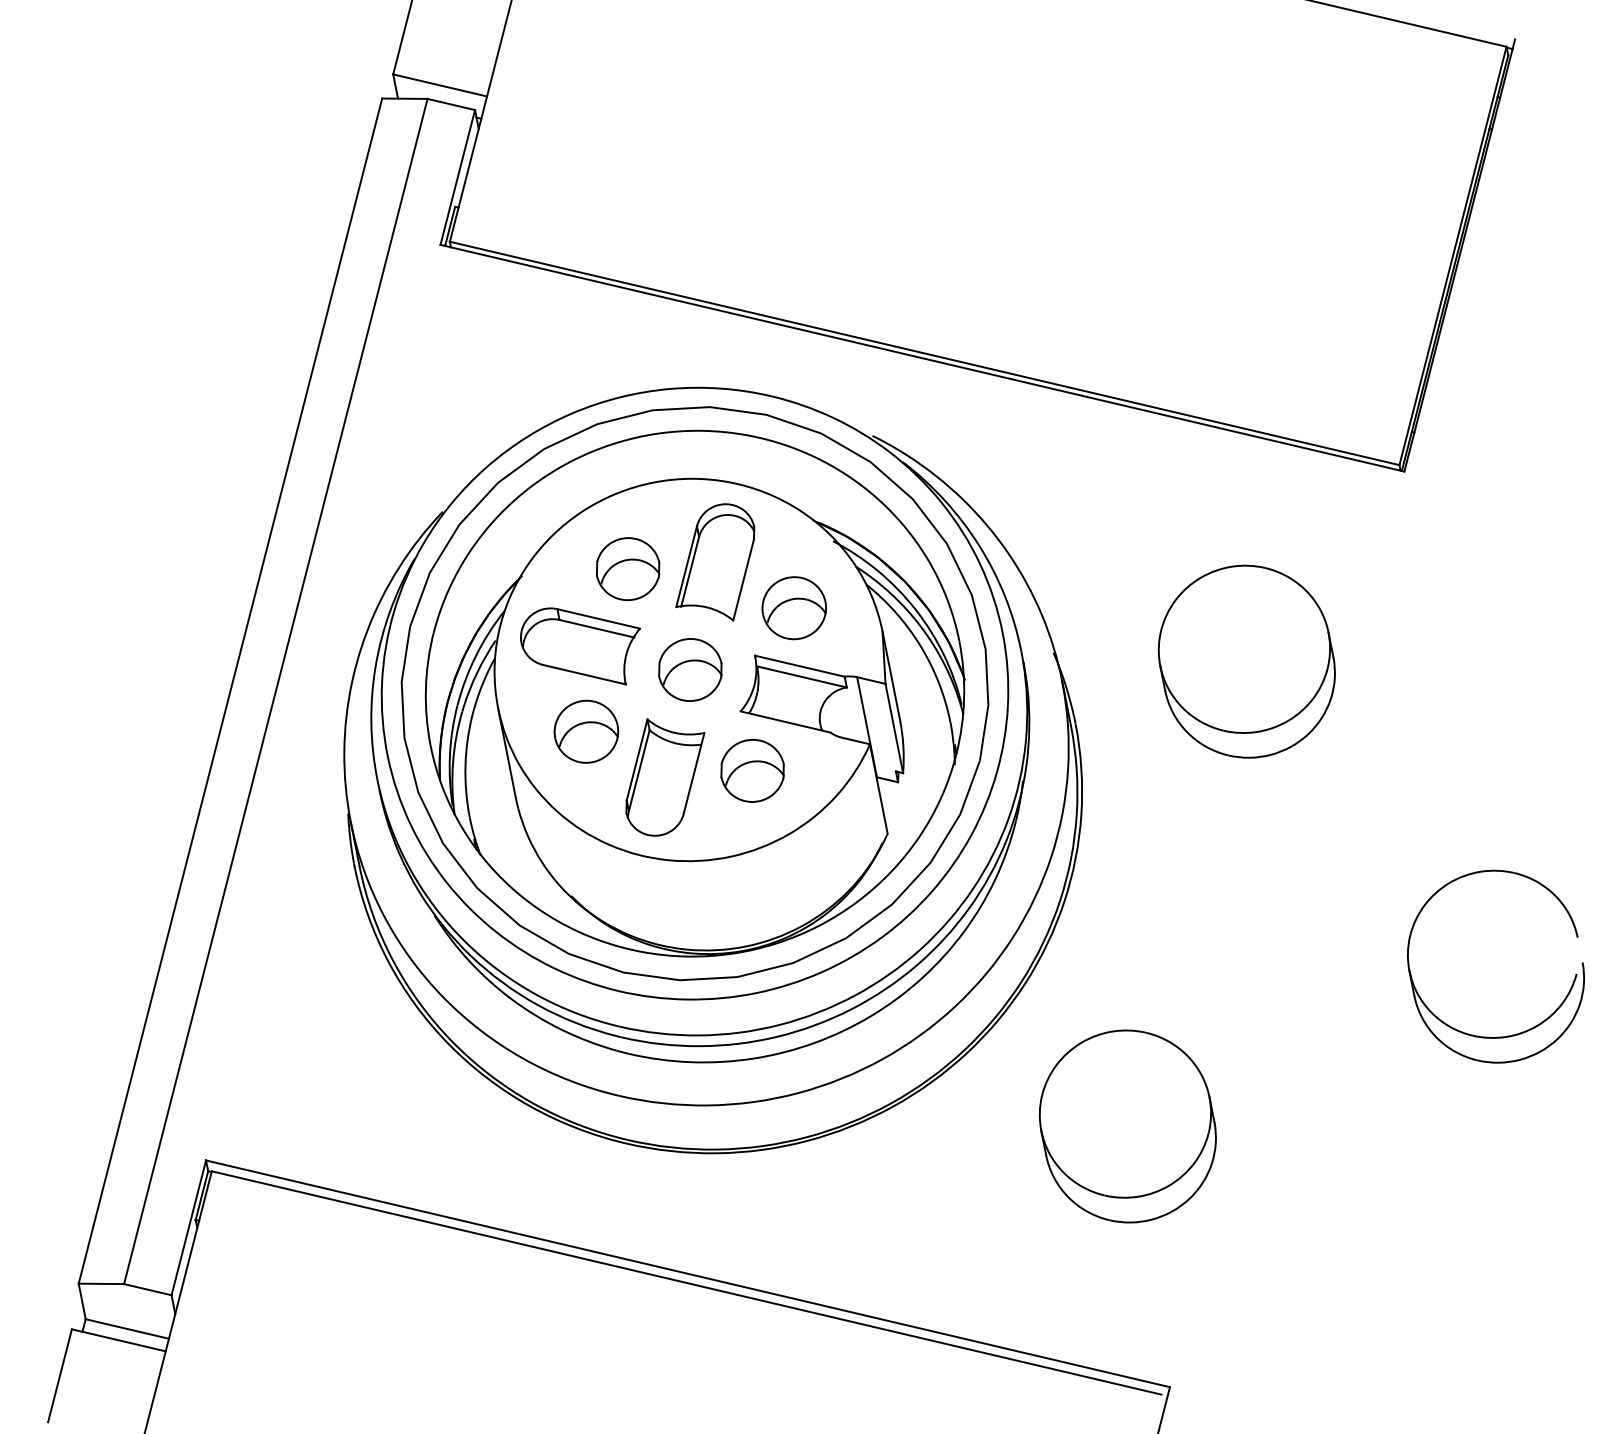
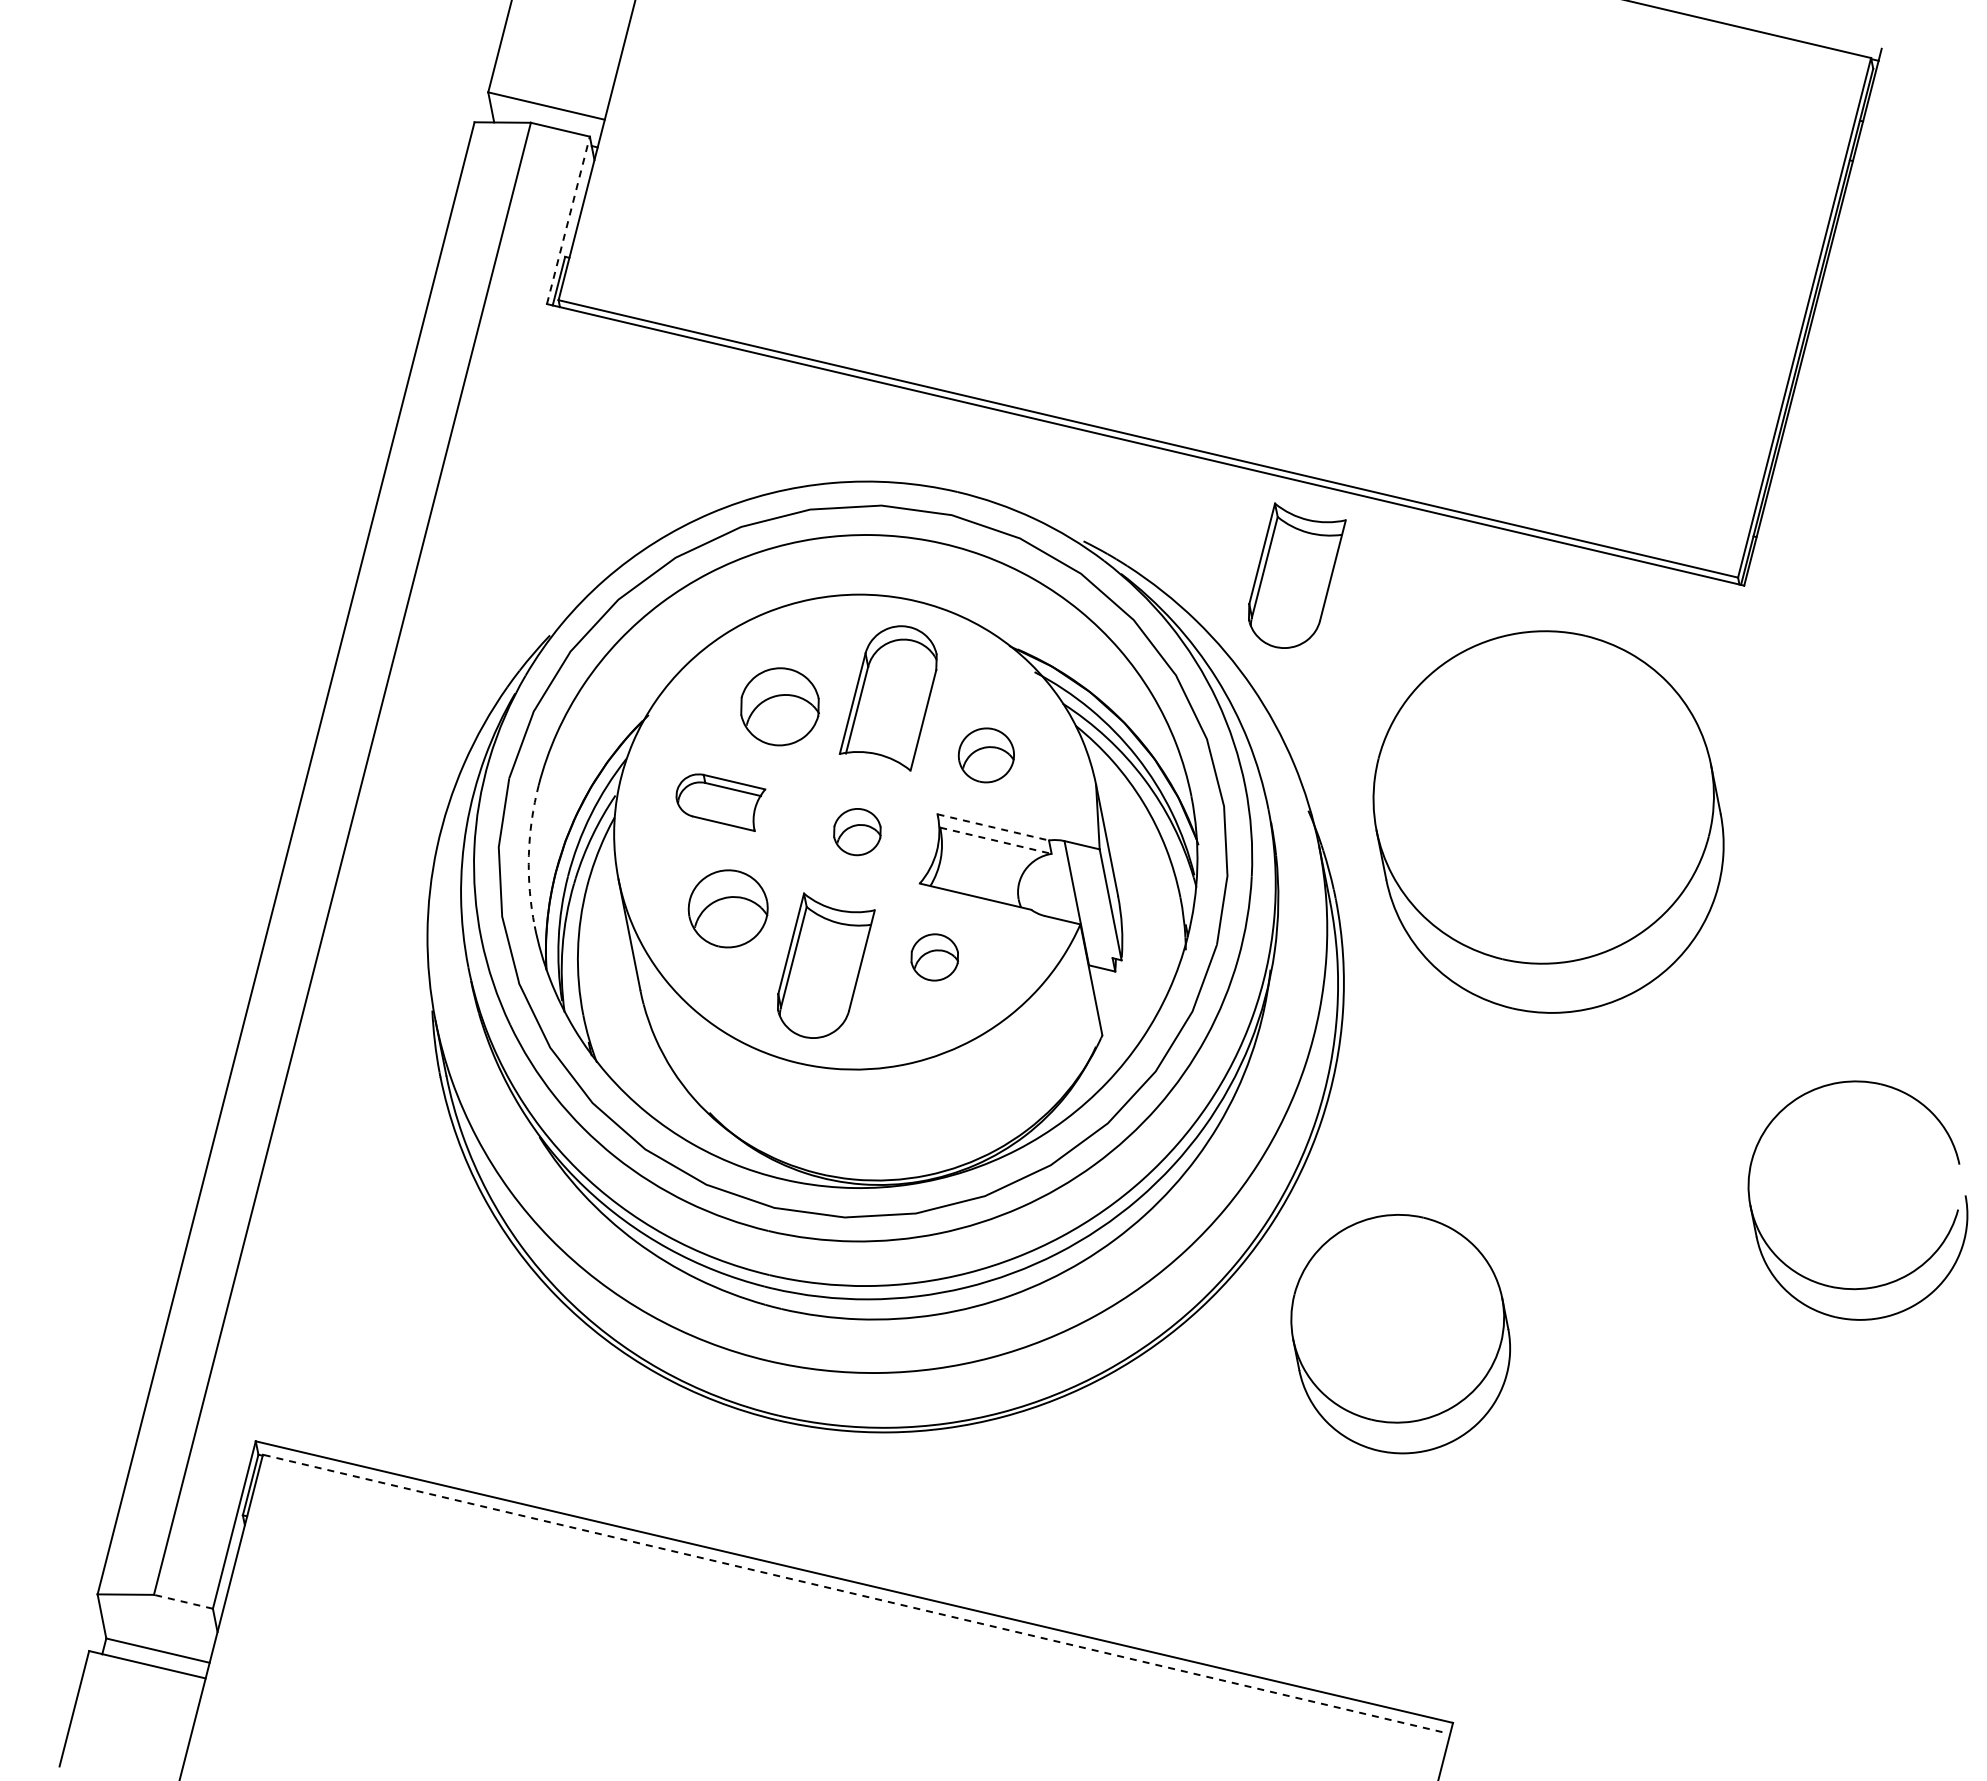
line: (457, 176) -> (568, 219), solid -> dashed
part: (1044, 463) -> (1297, 575), added
part: (794, 608) -> (986, 755), size x0.7
part: (580, 646) -> (720, 802), size x0.6
part: (1246, 661) -> (1548, 821), size x1.6
line: (800, 666) -> (993, 827), solid -> dashed
part: (690, 669) -> (857, 831), size x0.6
line: (802, 676) -> (996, 840), solid -> dashed
arc: (425, 688) -> (528, 855), solid -> dashed
part: (752, 770) -> (934, 957), size x0.6
part: (1127, 1126) -> (1400, 1334), moved
line: (686, 1282) -> (852, 1593), solid -> dashed
line: (147, 1289) -> (182, 1601), solid -> dashed

